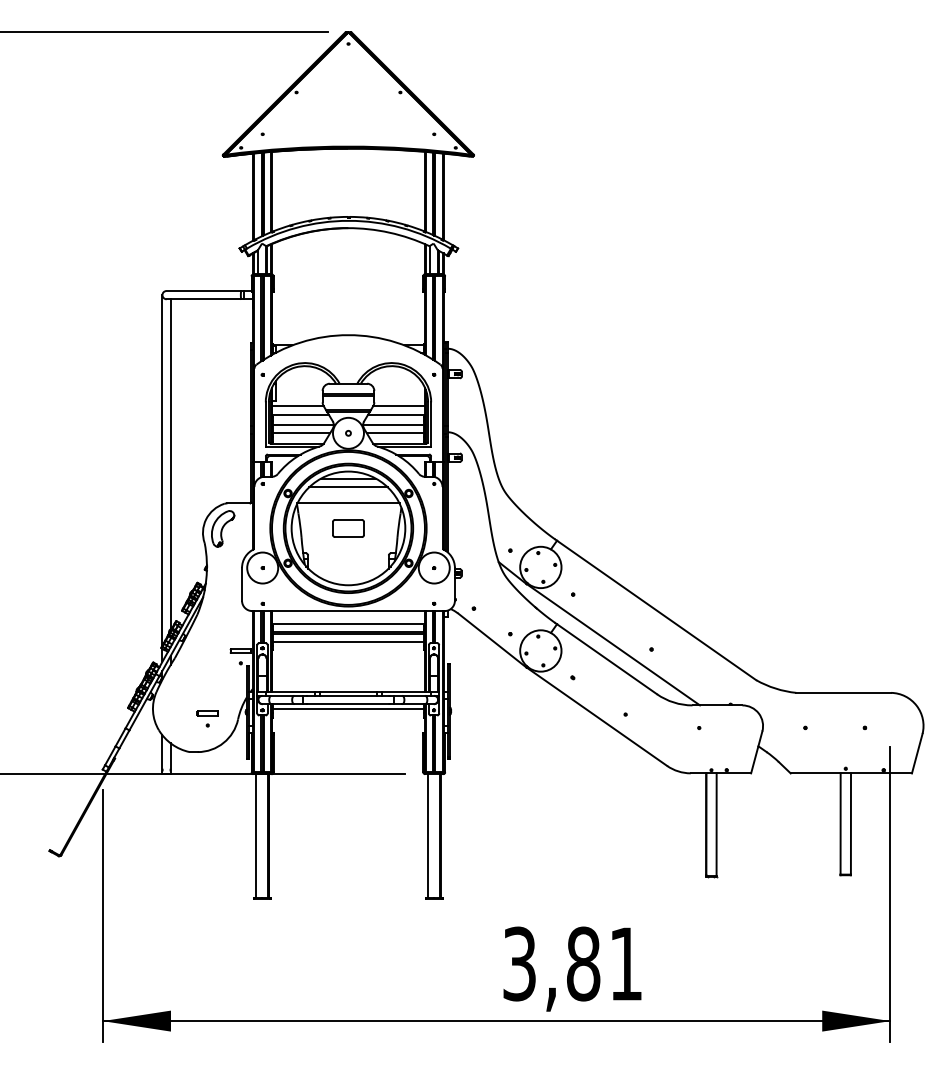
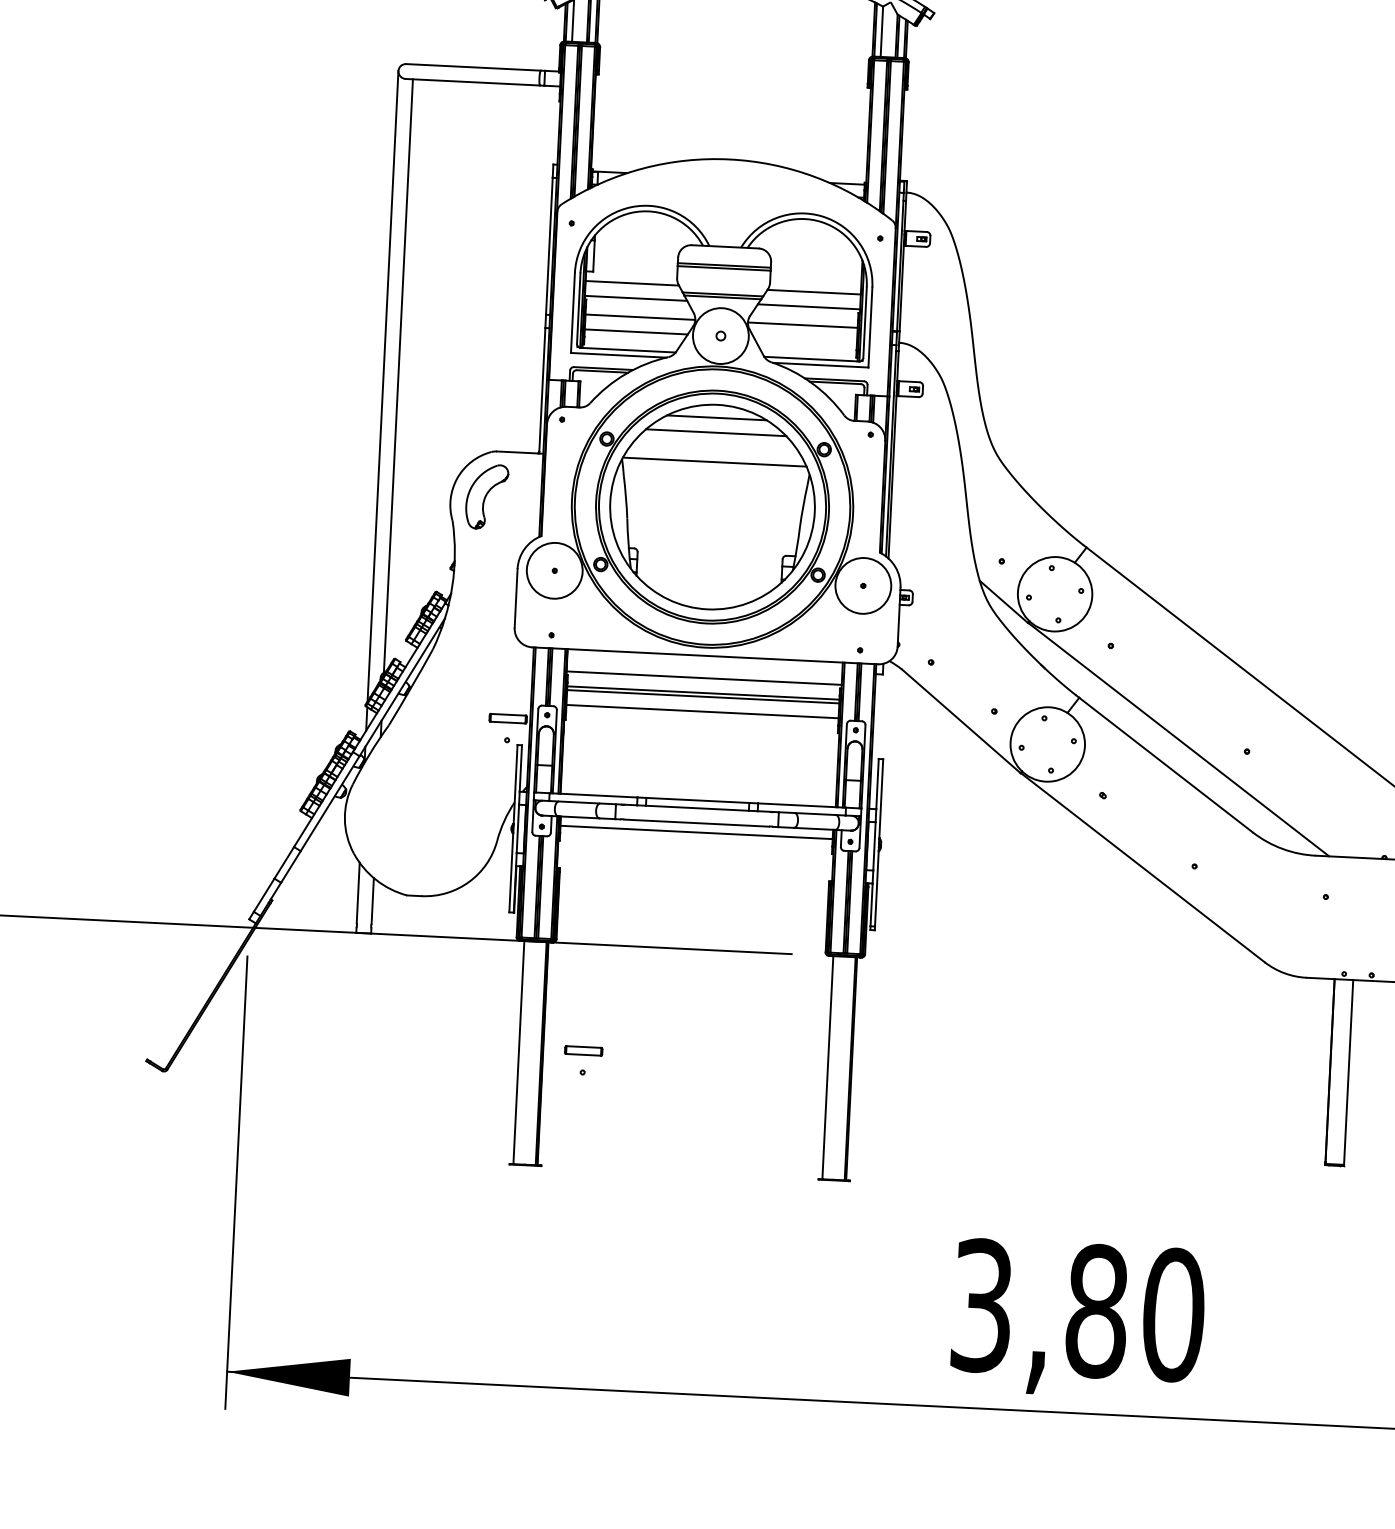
line: (395, 433) -> (805, 340), removed
part: (348, 528) -> (712, 507), removed
part: (207, 718) -> (582, 1059), moved
text: (626, 963) -> (1174, 1314), 3,81 -> 3,80

